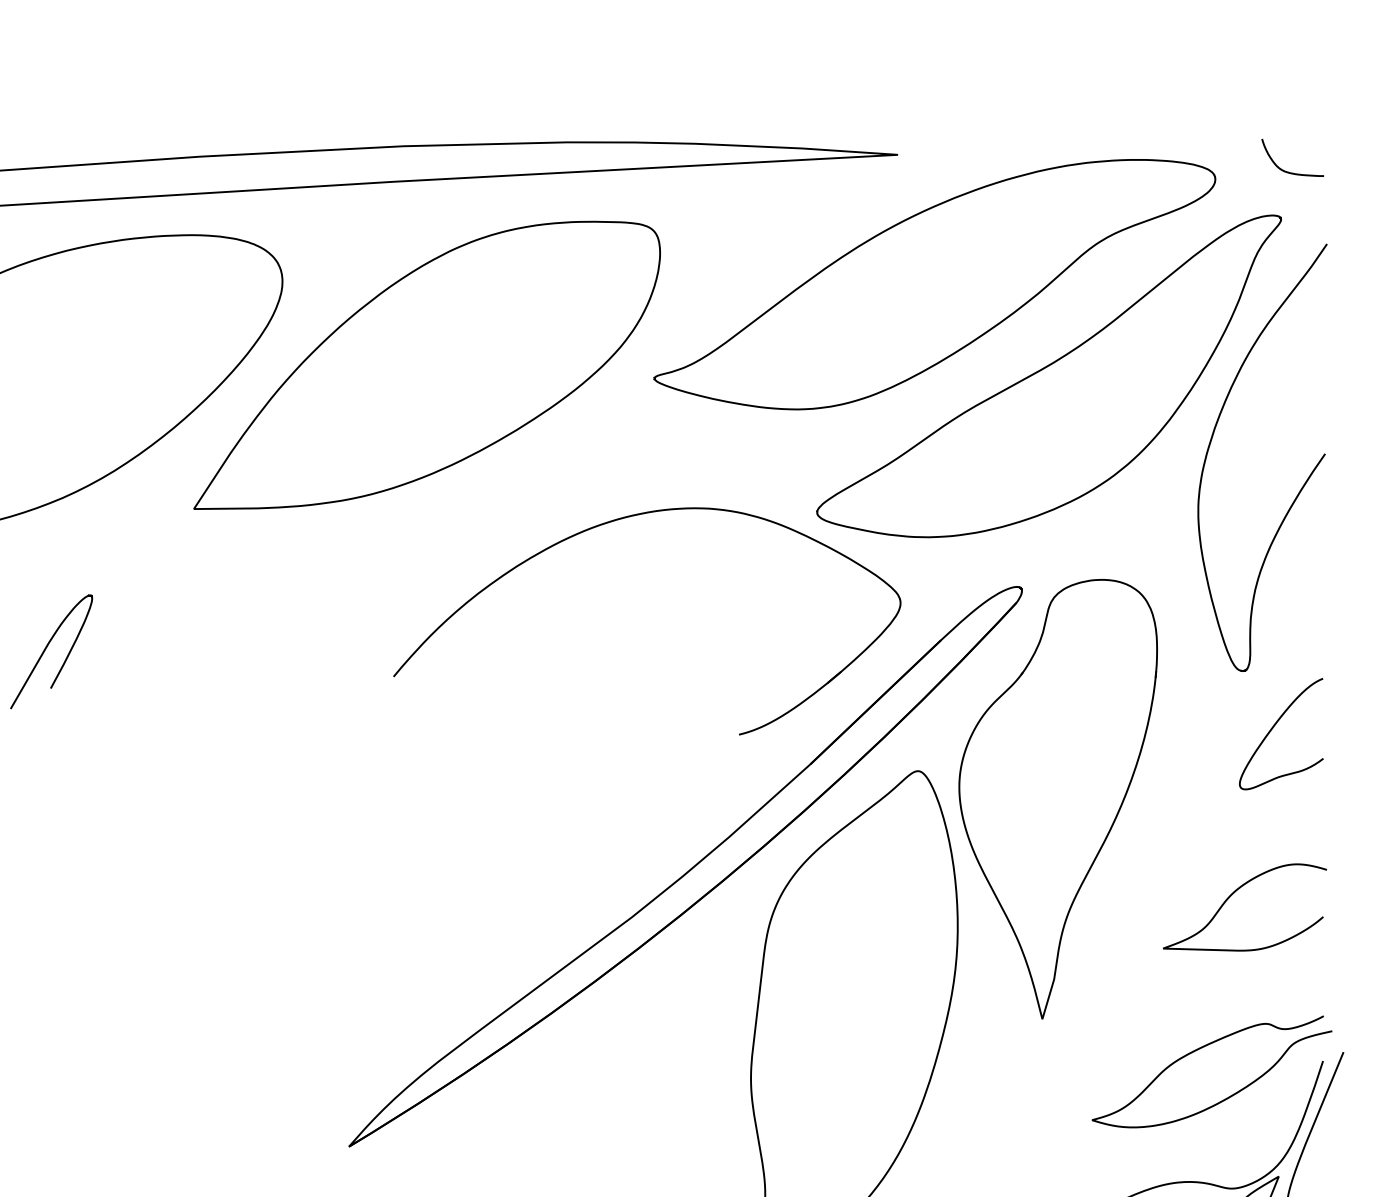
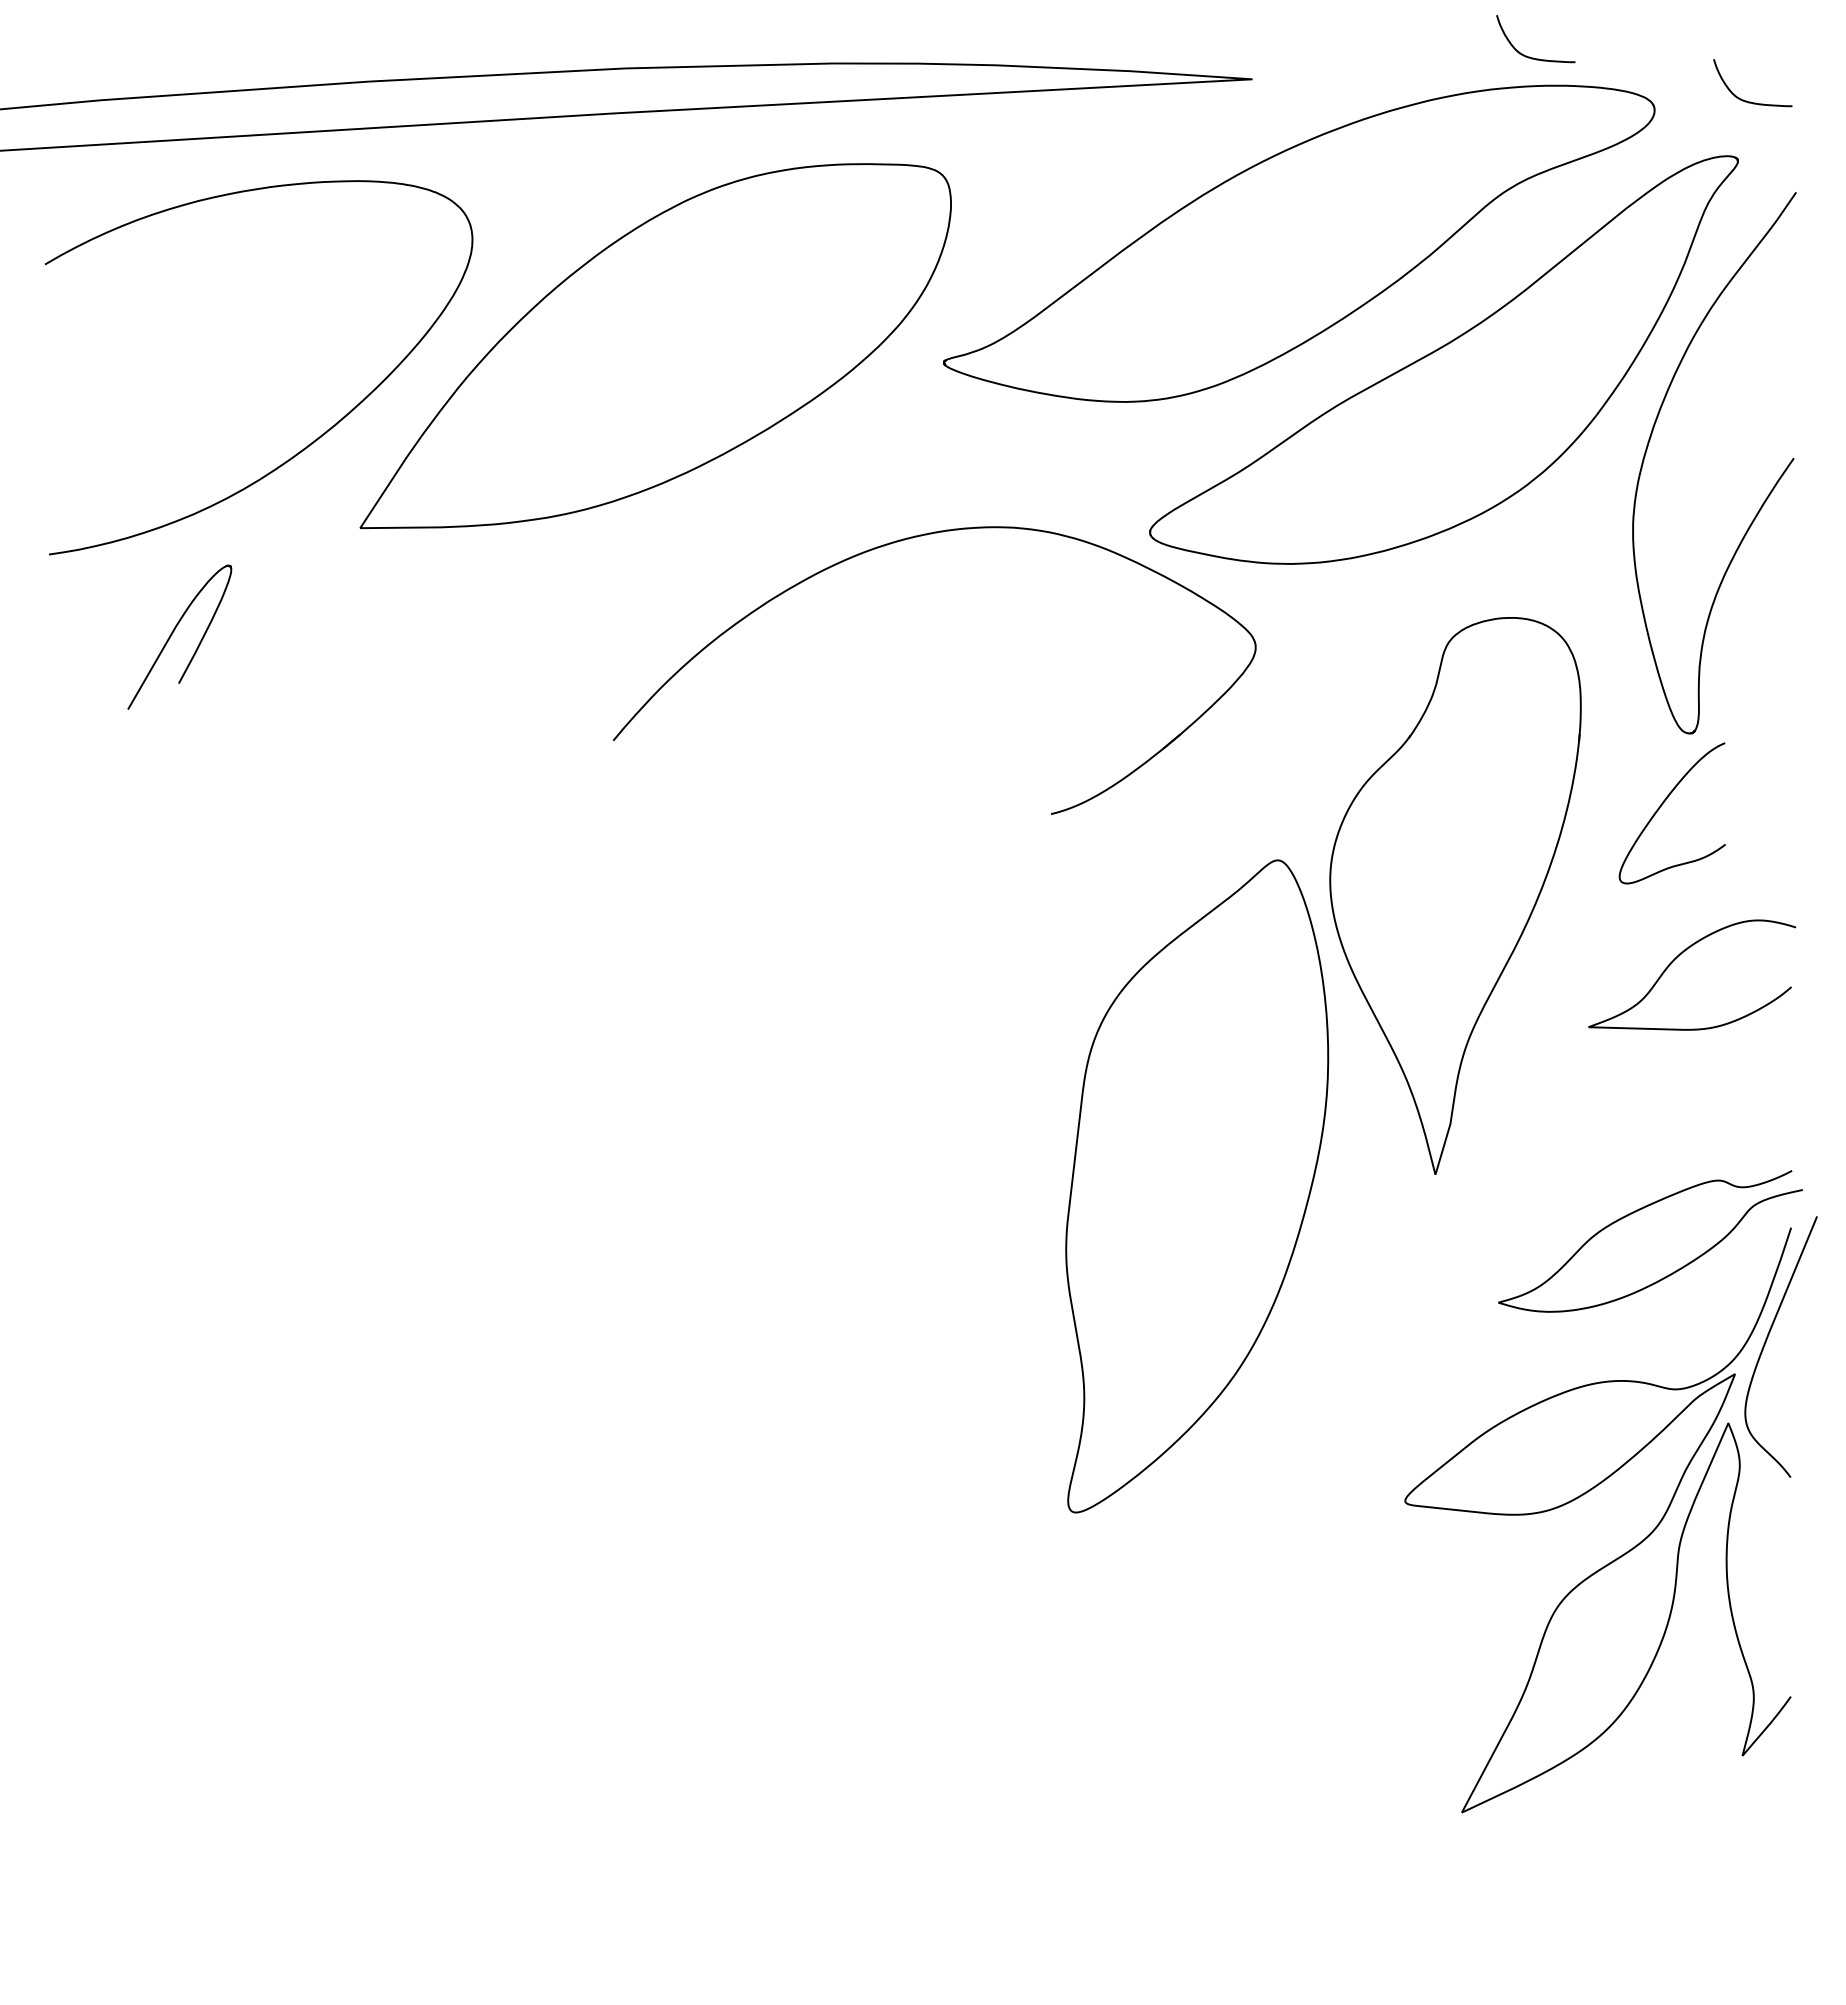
curve: (1117, 136) -> (1530, 56), added
curve: (46, 648) -> (173, 633), moved
curve: (1274, 727) -> (1663, 804), moved
part: (685, 866) -> (983, 981), removed
curve: (1234, 893) -> (1678, 957), moved

